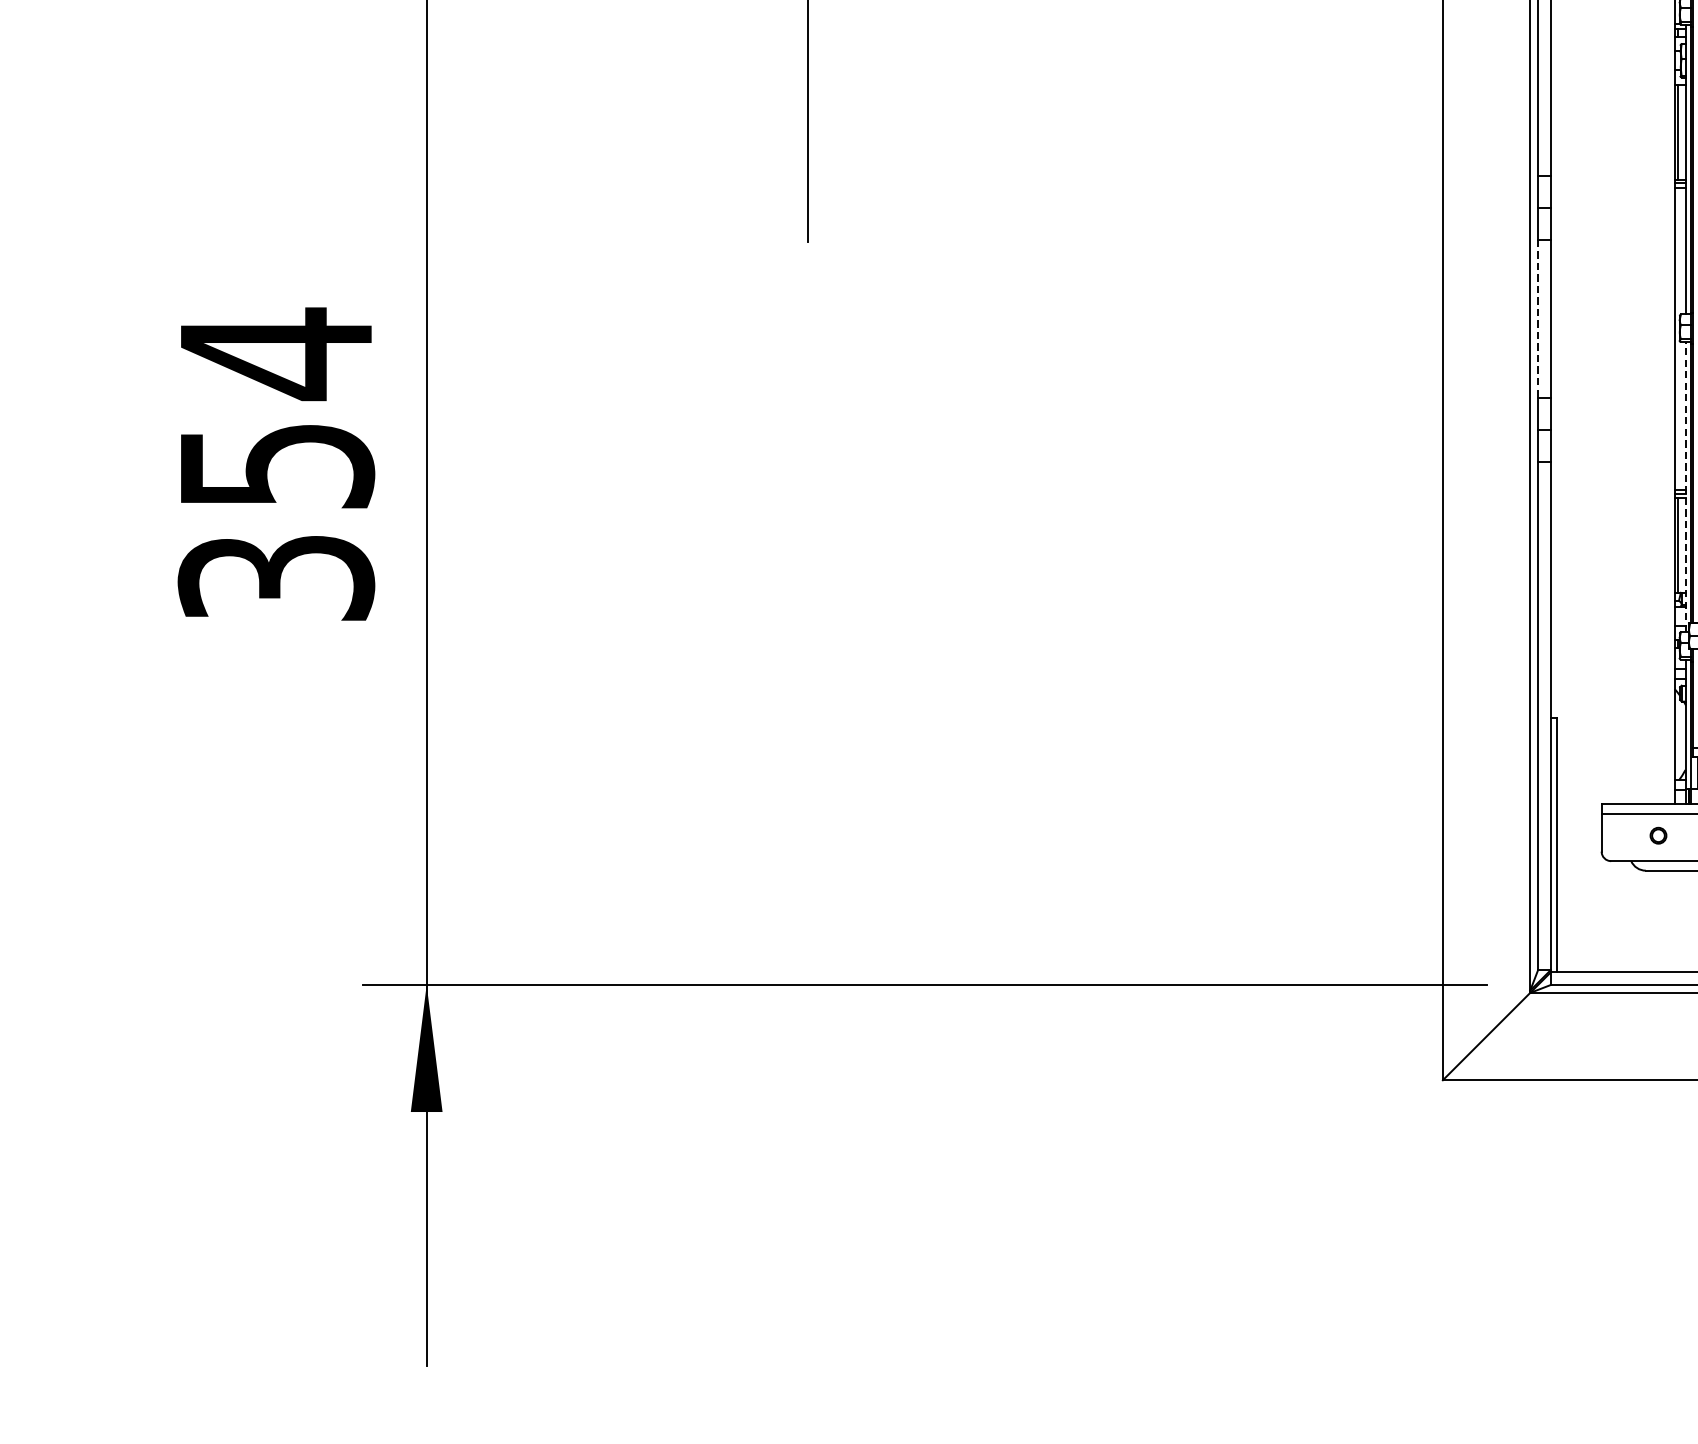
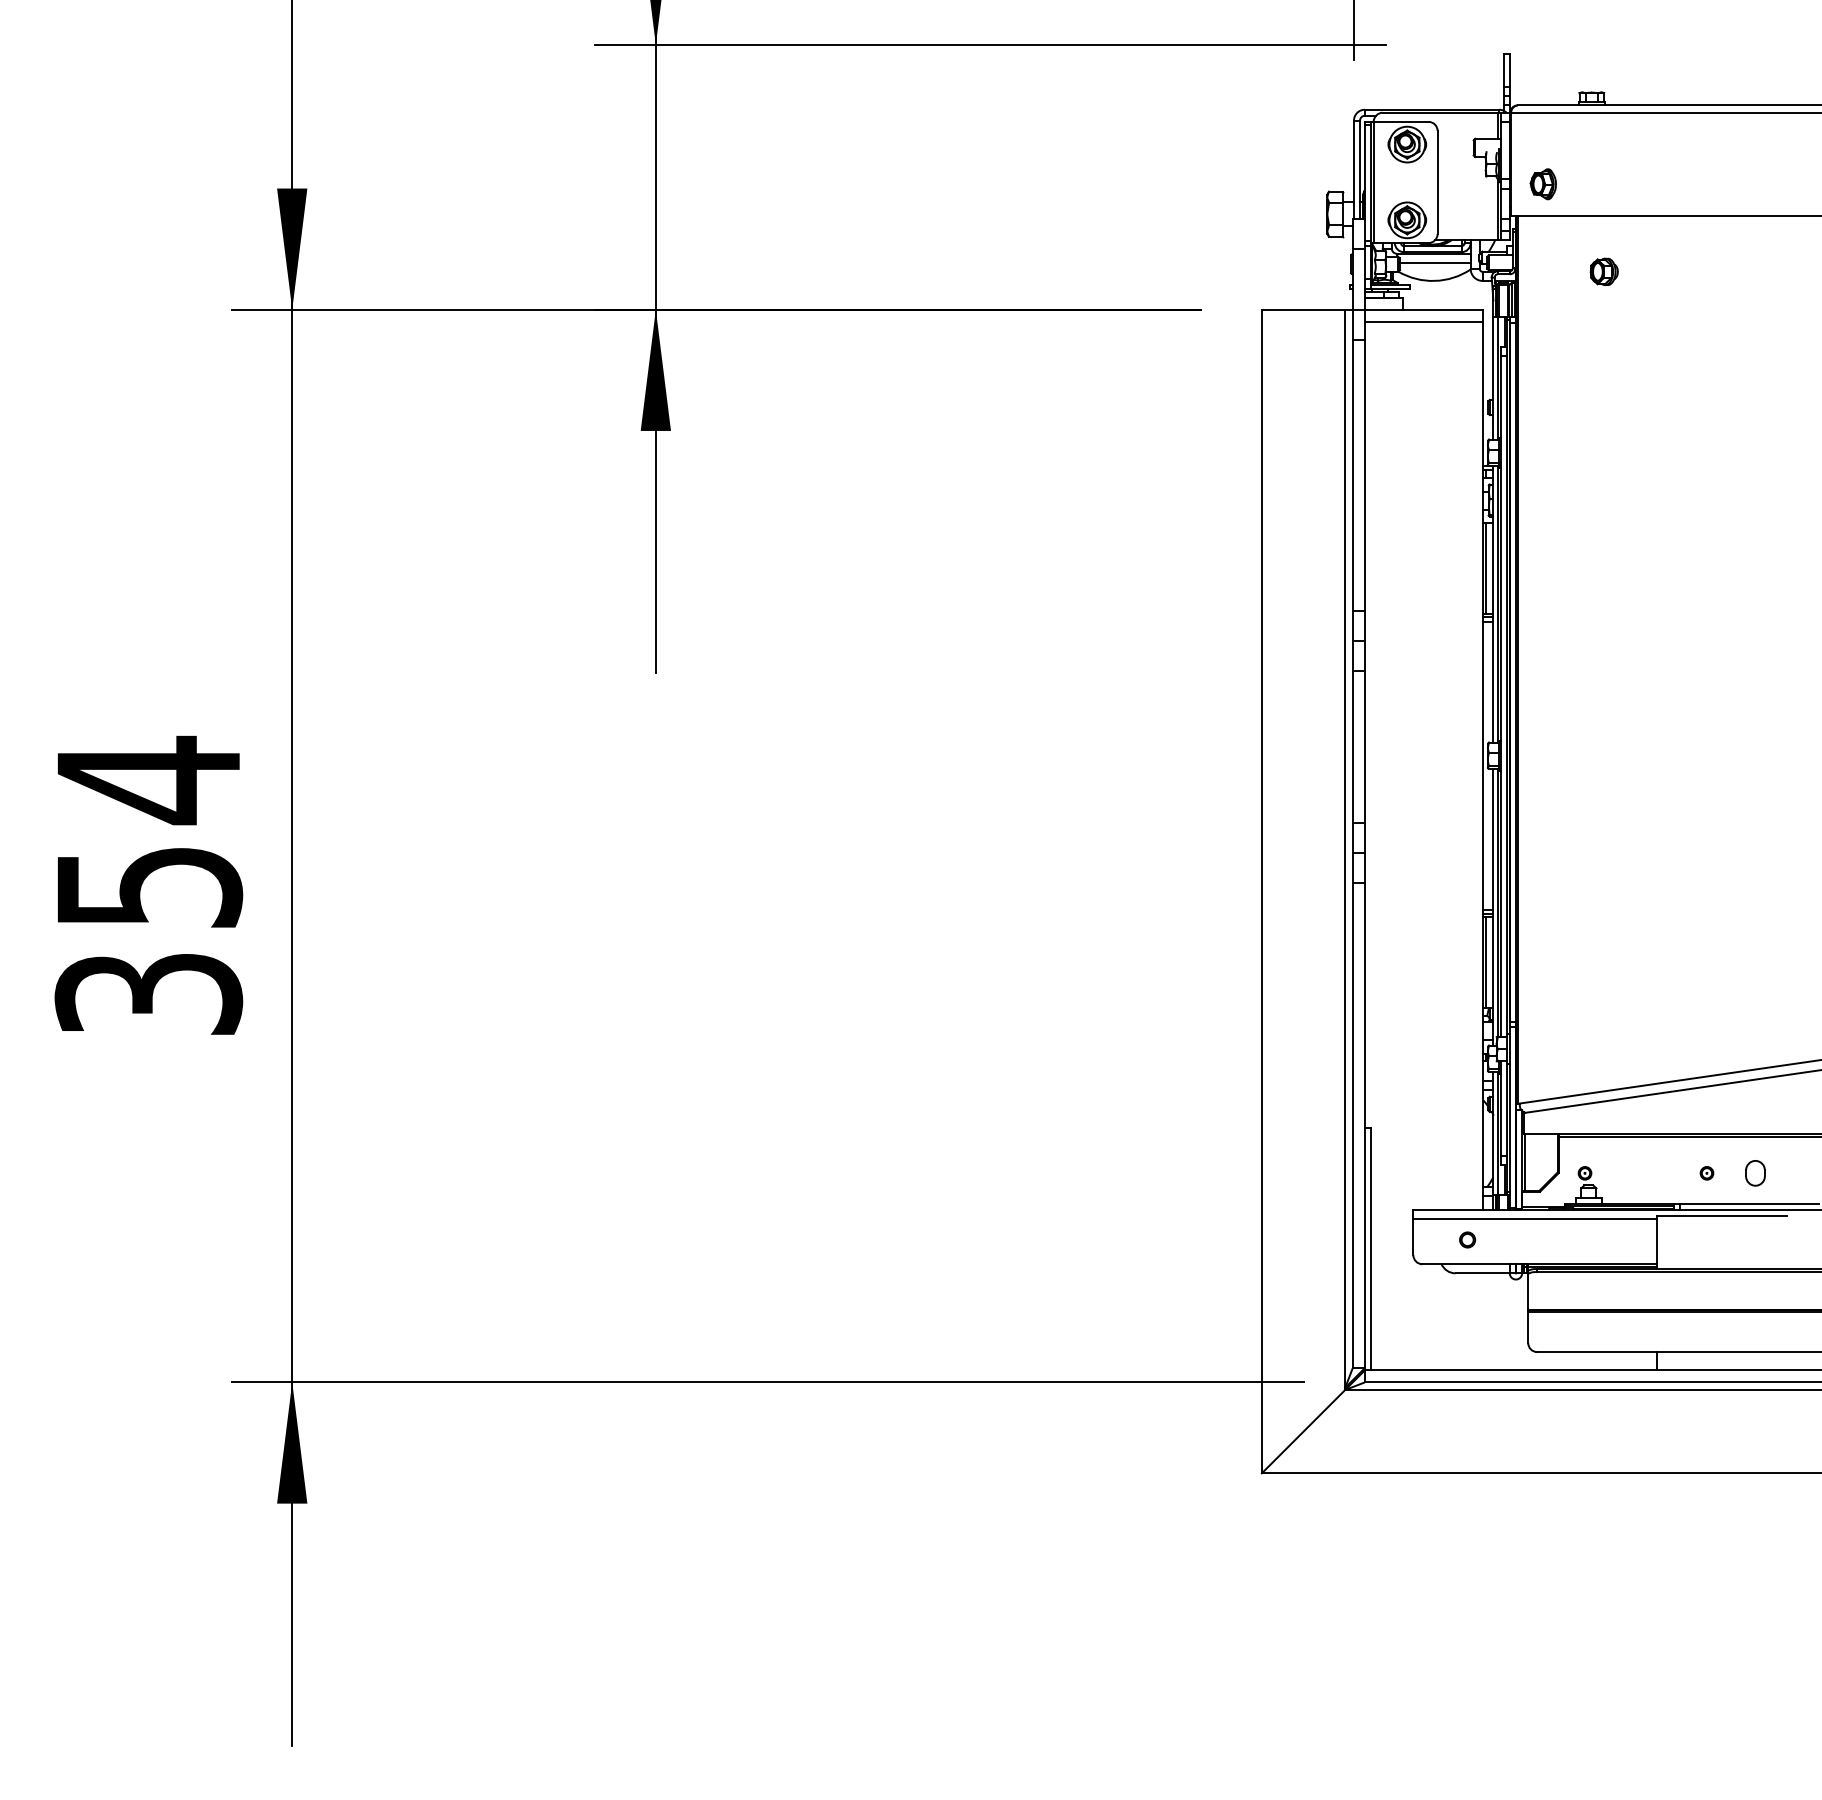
line: (1537, 318) -> (1352, 746), dashed -> solid
line: (1685, 486) -> (1493, 906), dashed -> solid

